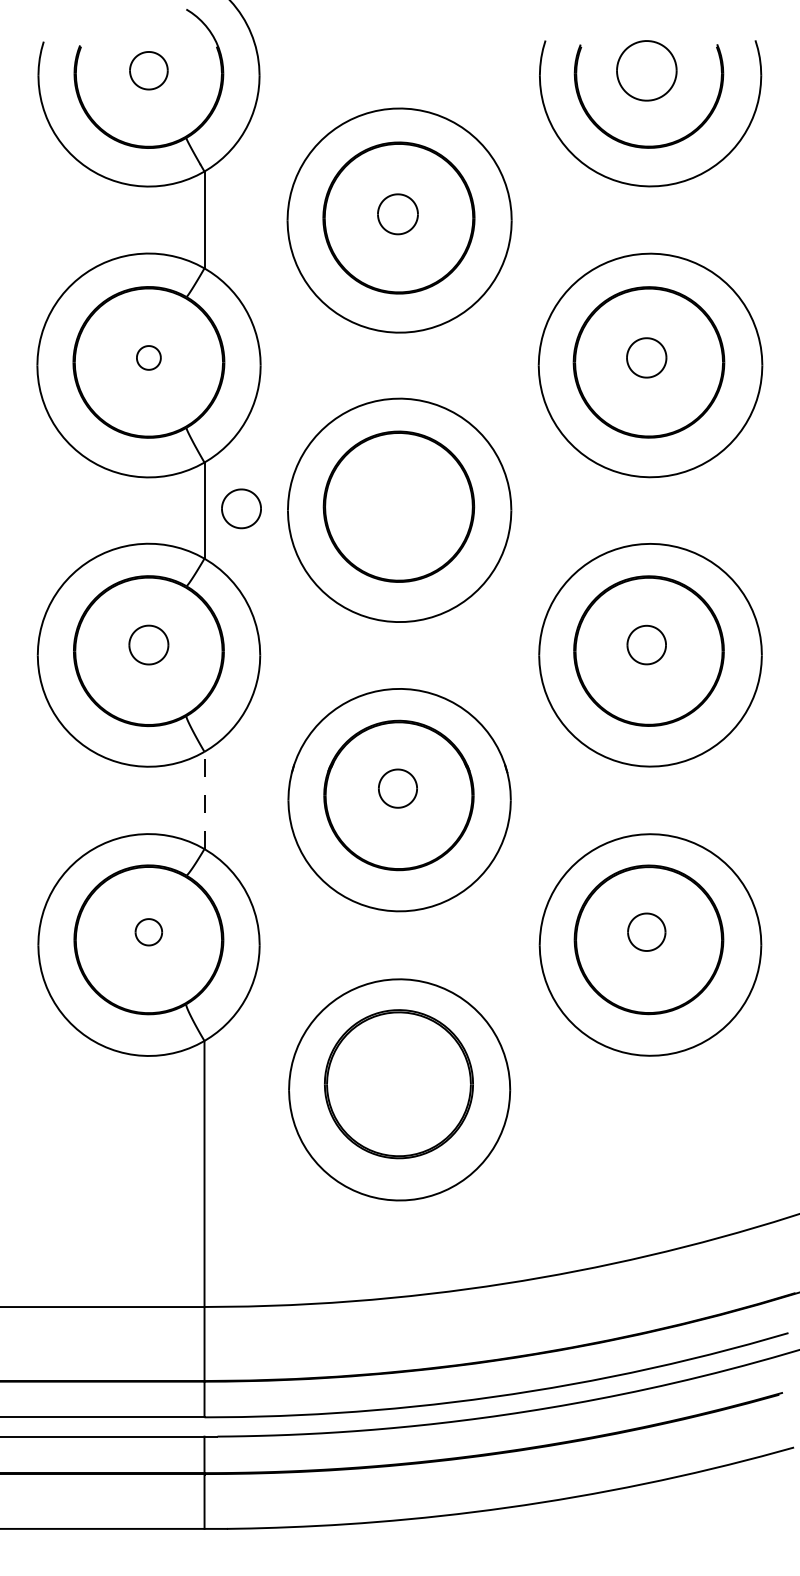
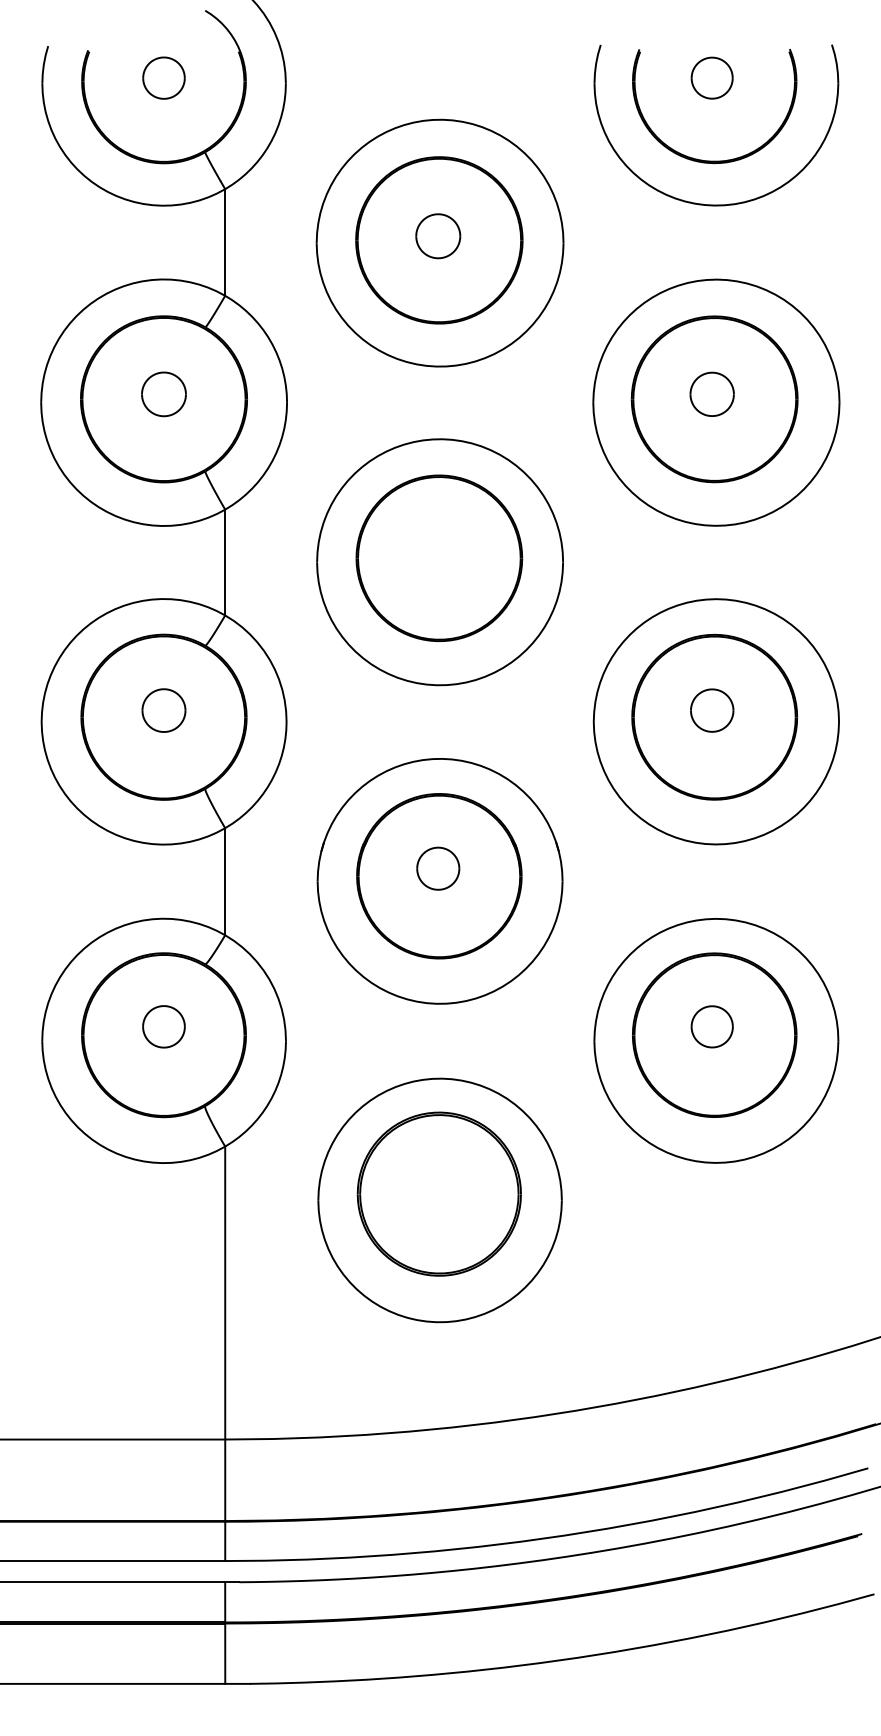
part: (646, 70) -> (711, 77), size x0.62
part: (148, 358) -> (163, 394), size x1.67
part: (241, 508) -> (265, 560), removed
line: (204, 800) -> (225, 881), dashed -> solid
part: (148, 931) -> (163, 1026), size x1.43

